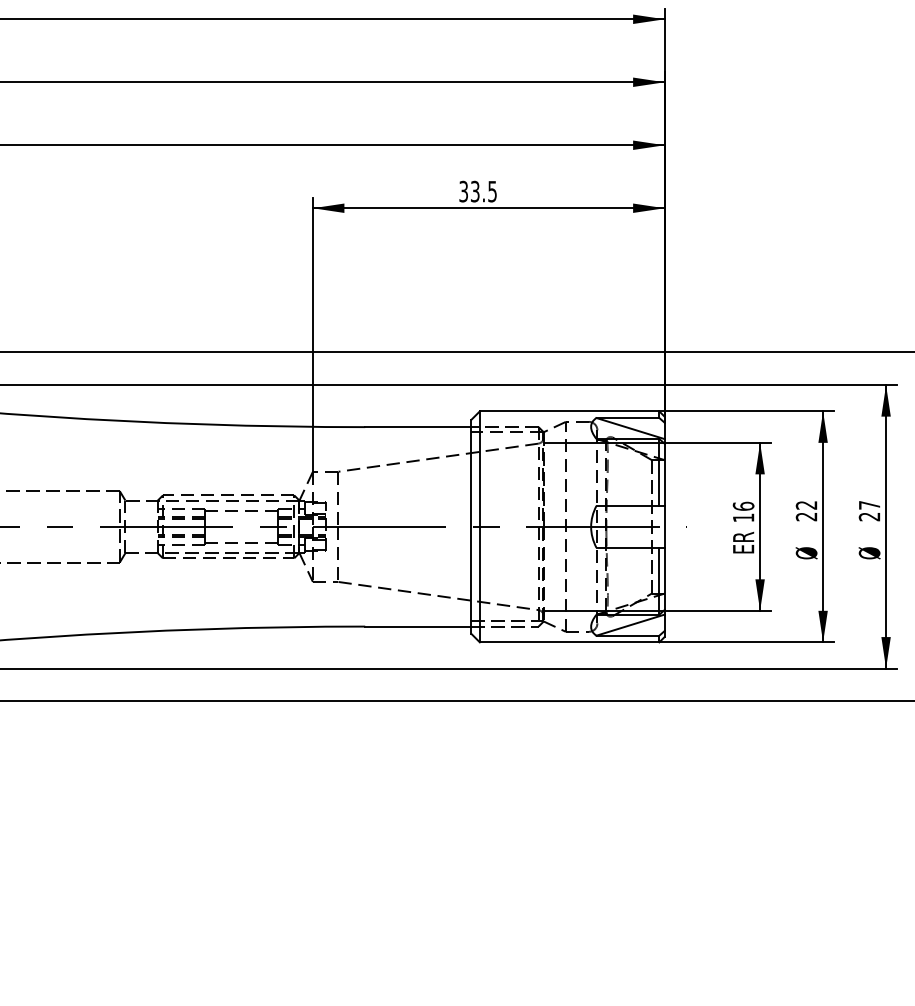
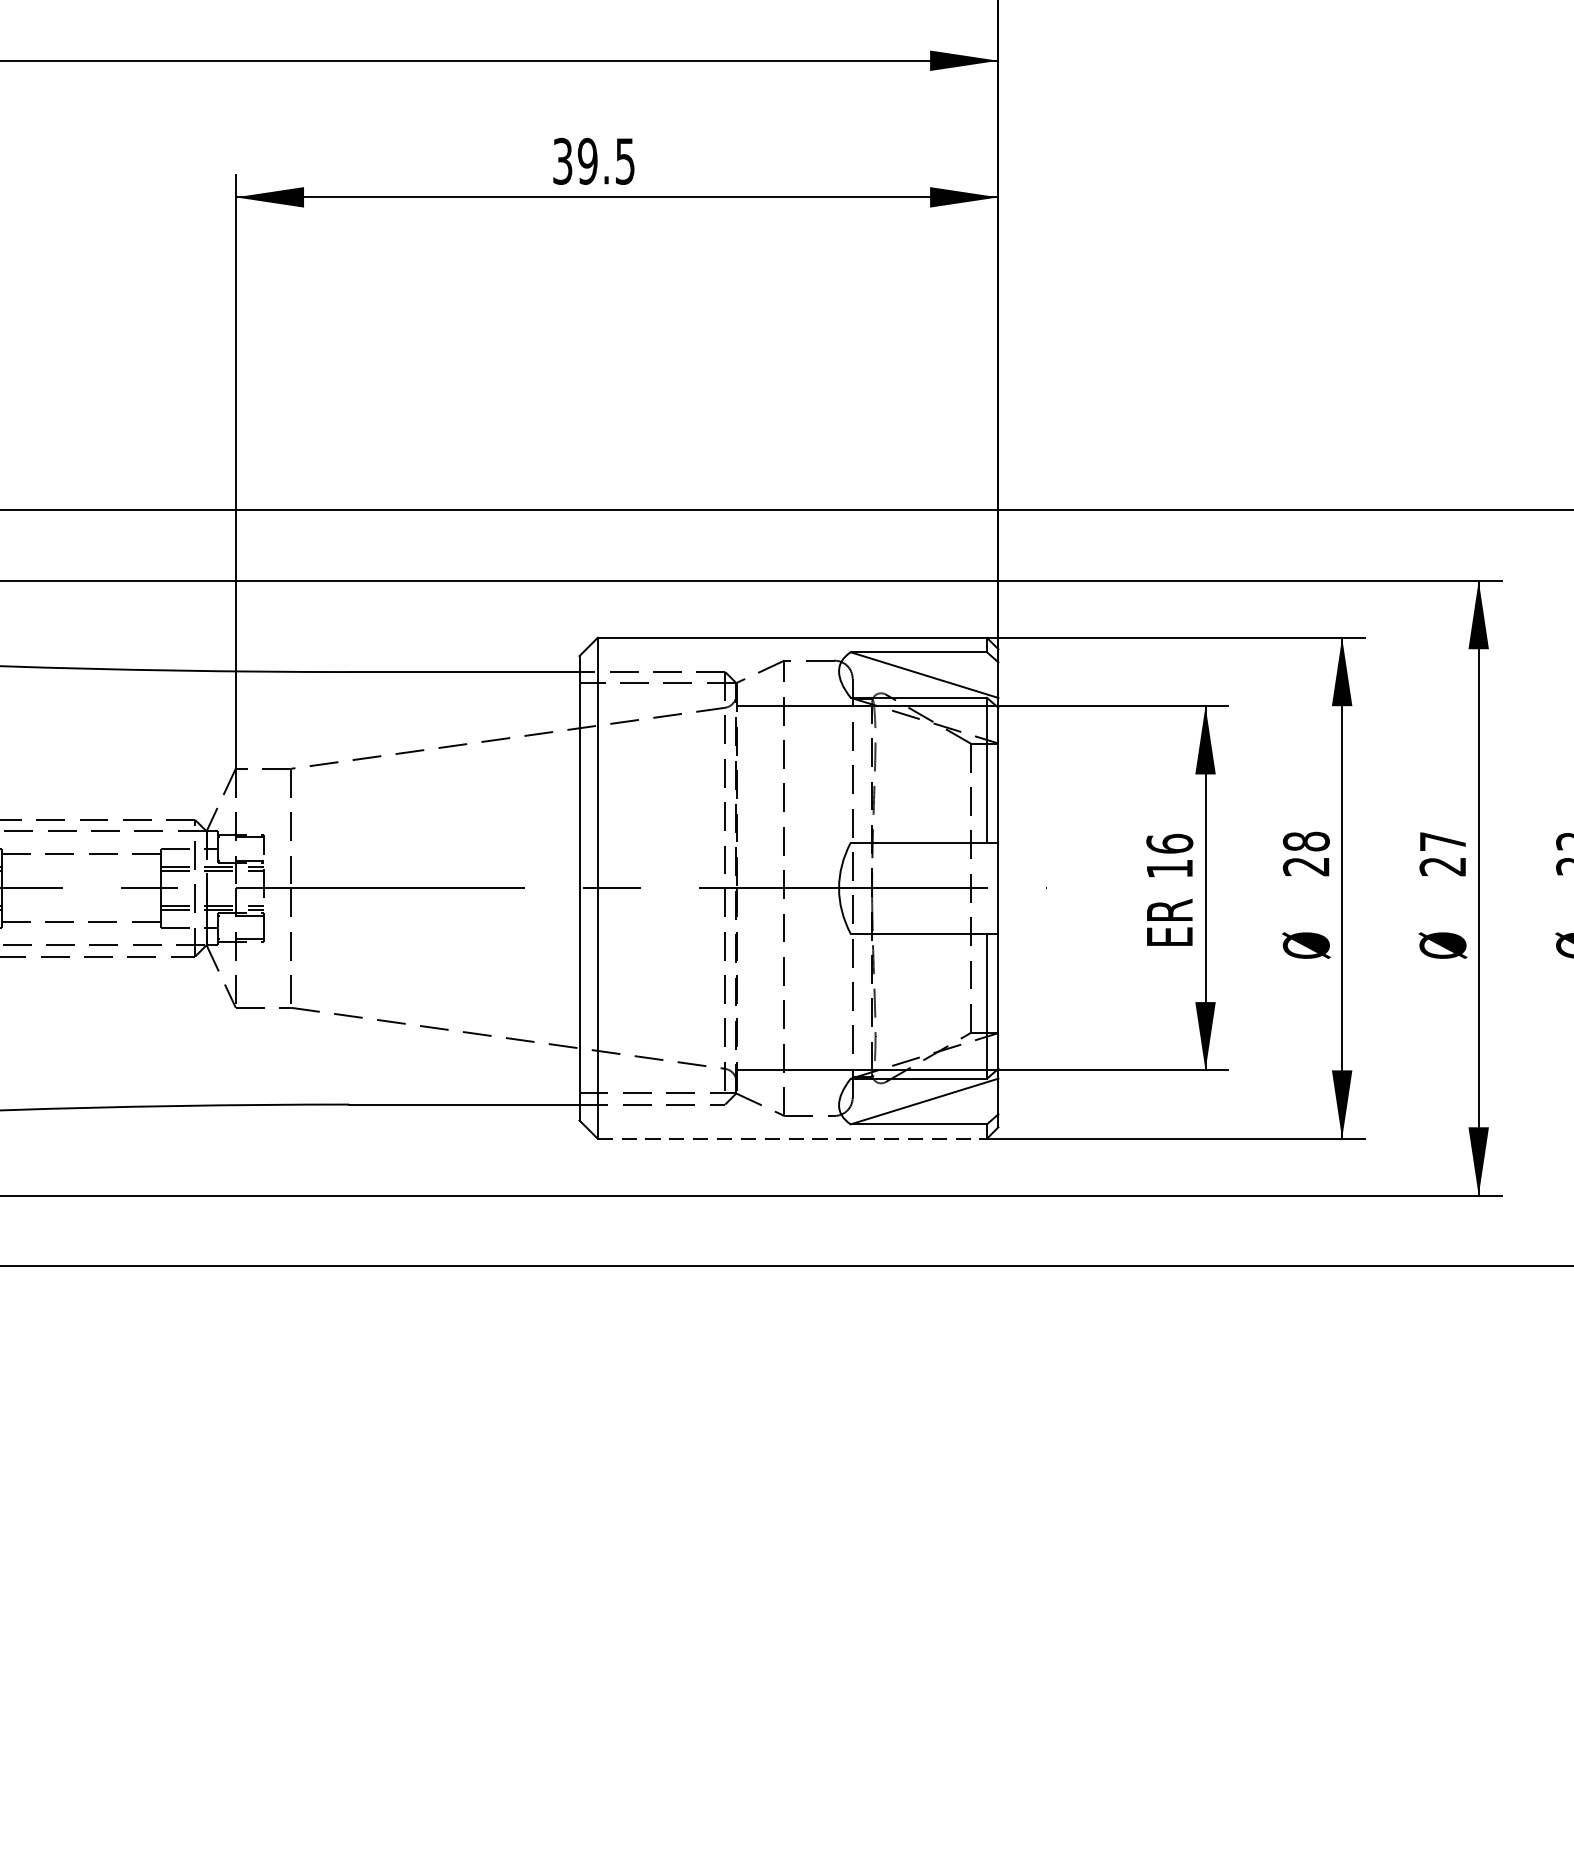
text: (474, 191) -> (586, 161), 33.5 -> 39.5
text: (806, 504) -> (1306, 839), 22 -> 28
line: (569, 642) -> (792, 1139), solid -> dashed

